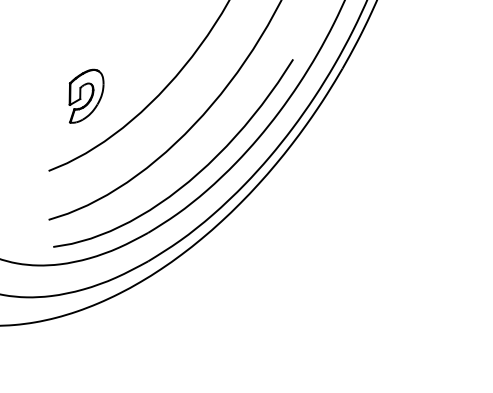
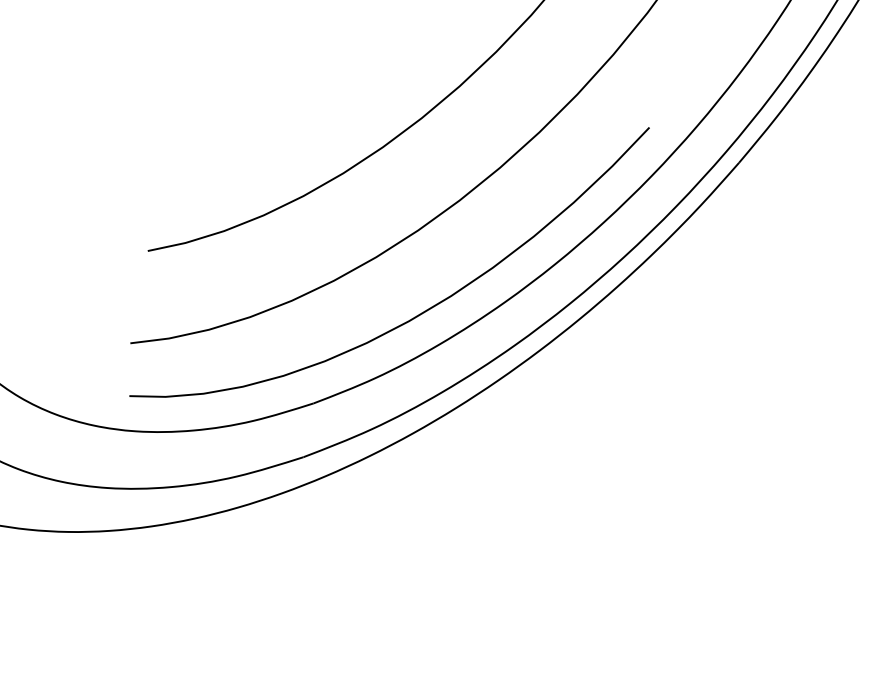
part: (86, 95) -> (246, 121), removed

